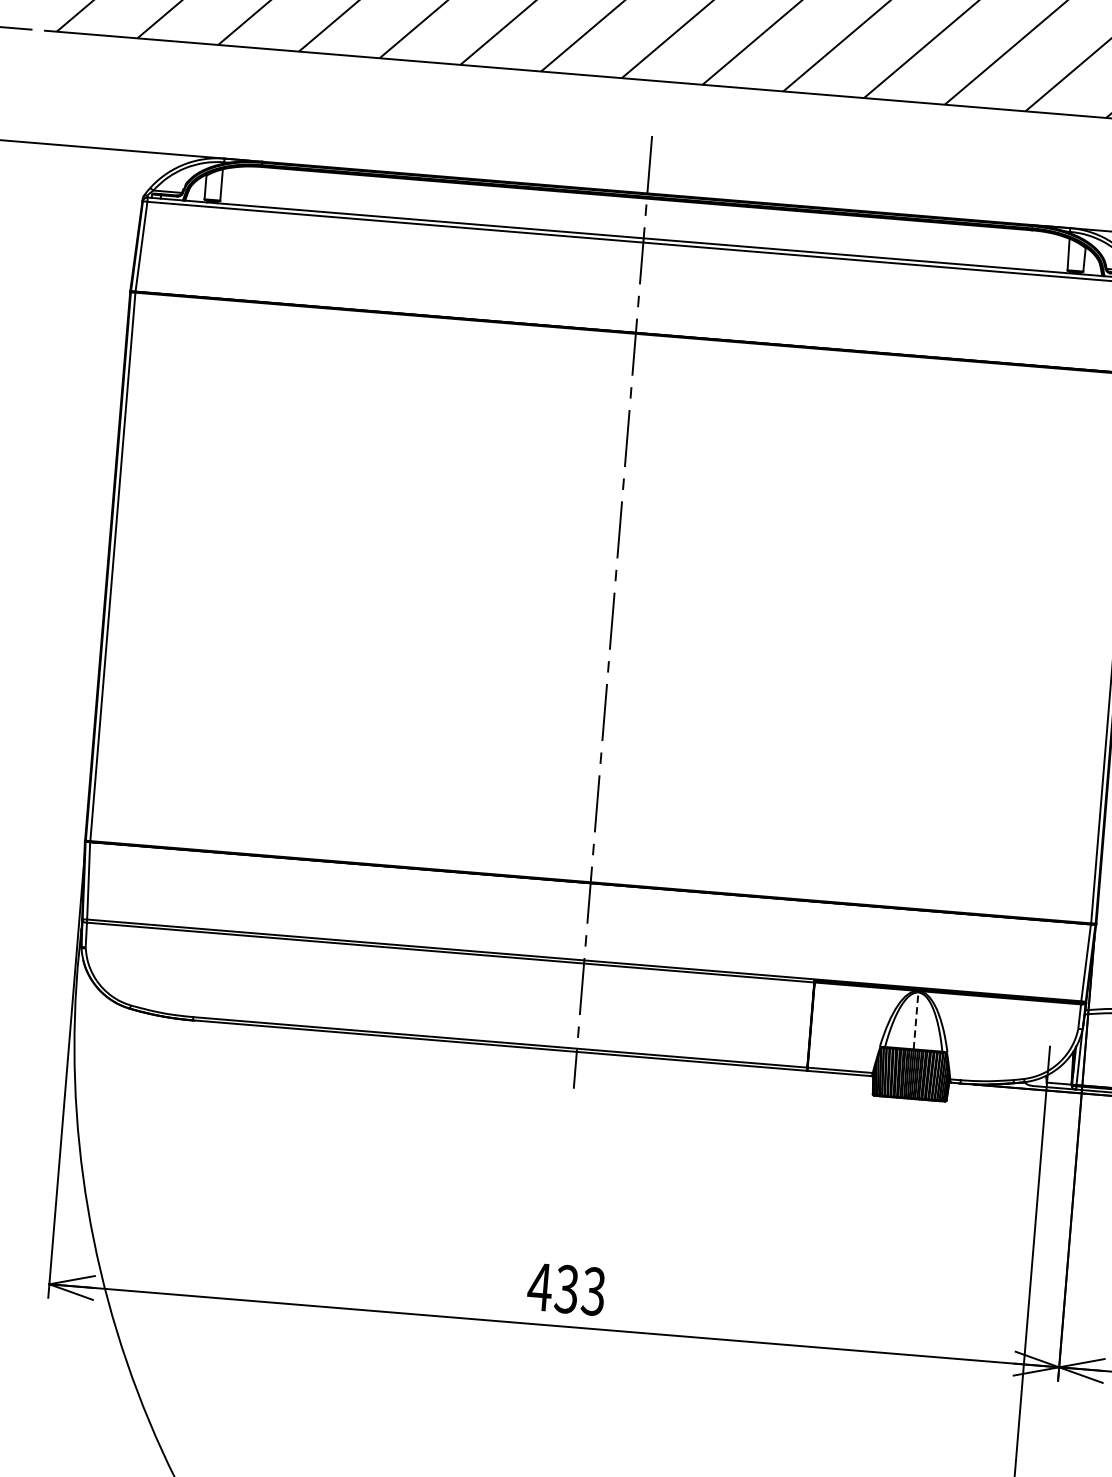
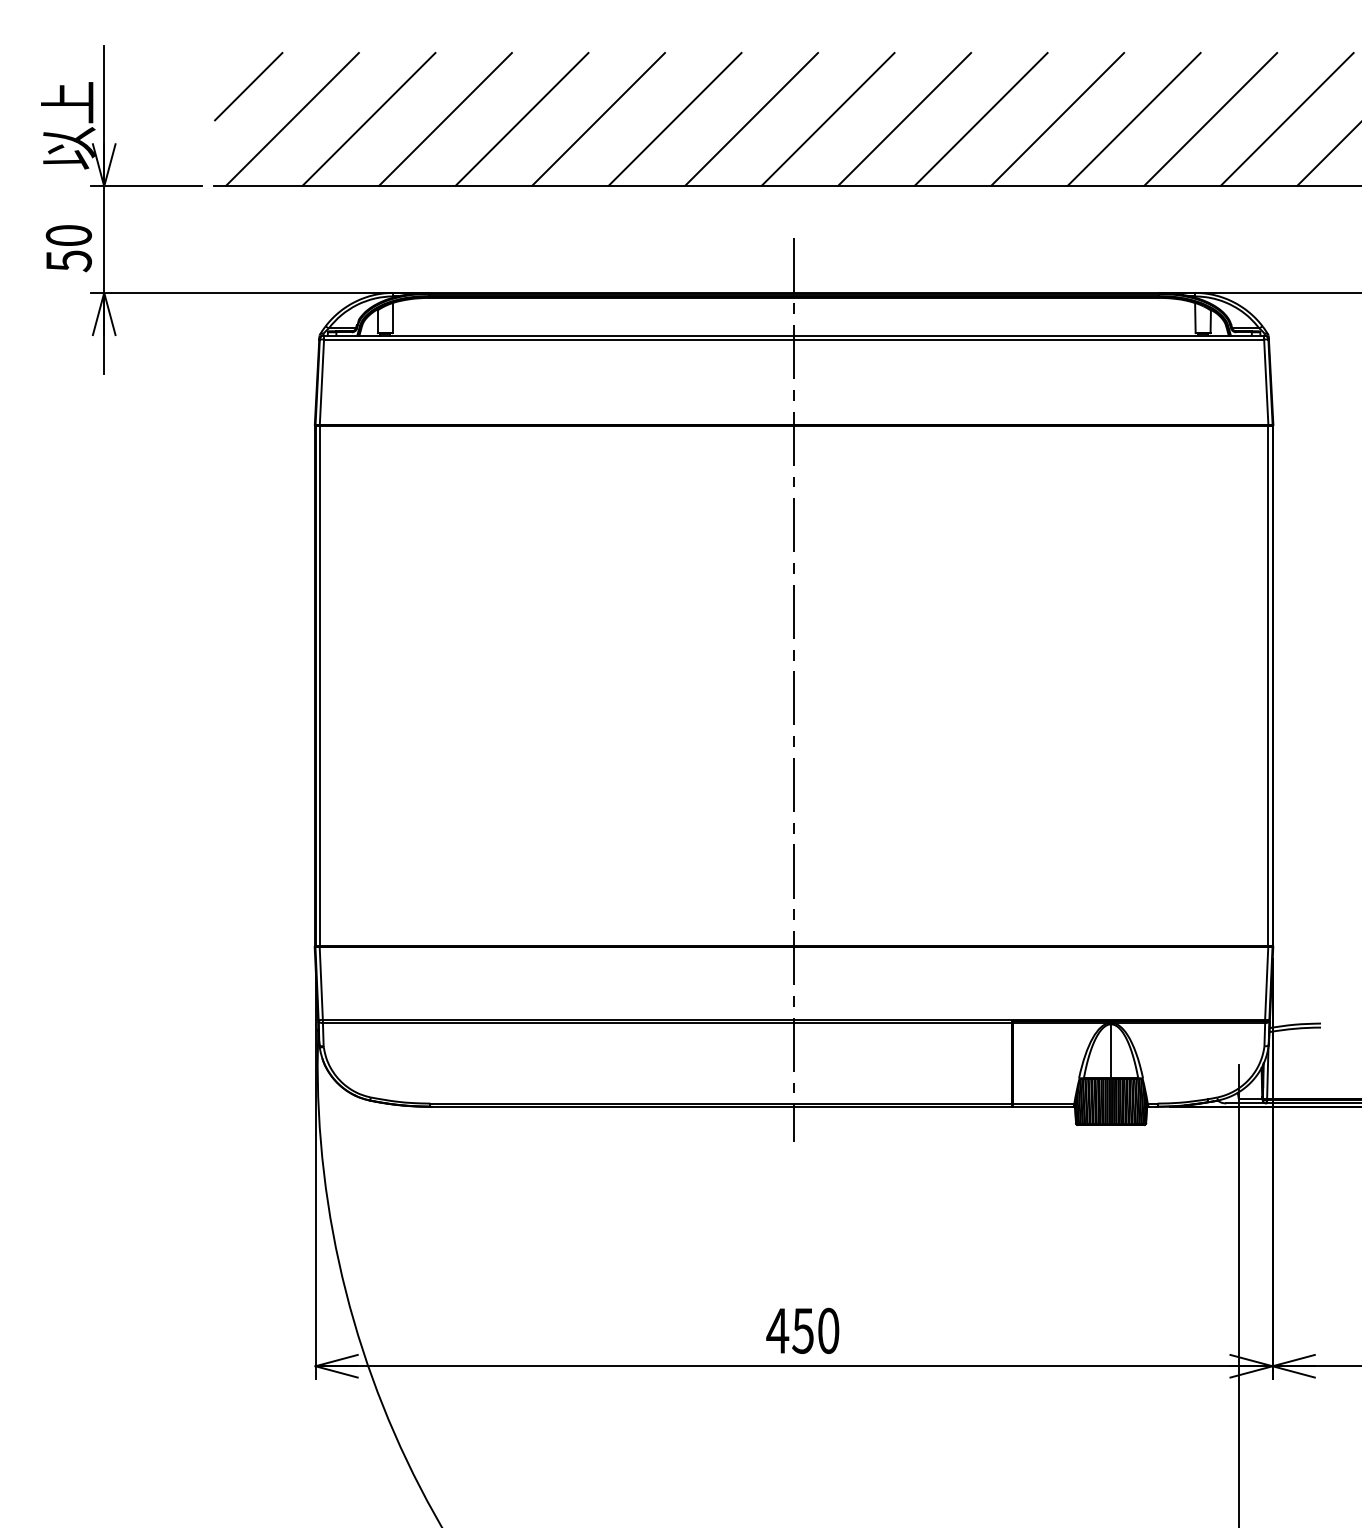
line: (916, 1021) -> (1111, 1051), dashed -> solid
text: (579, 1289) -> (815, 1330), 433 -> 450

